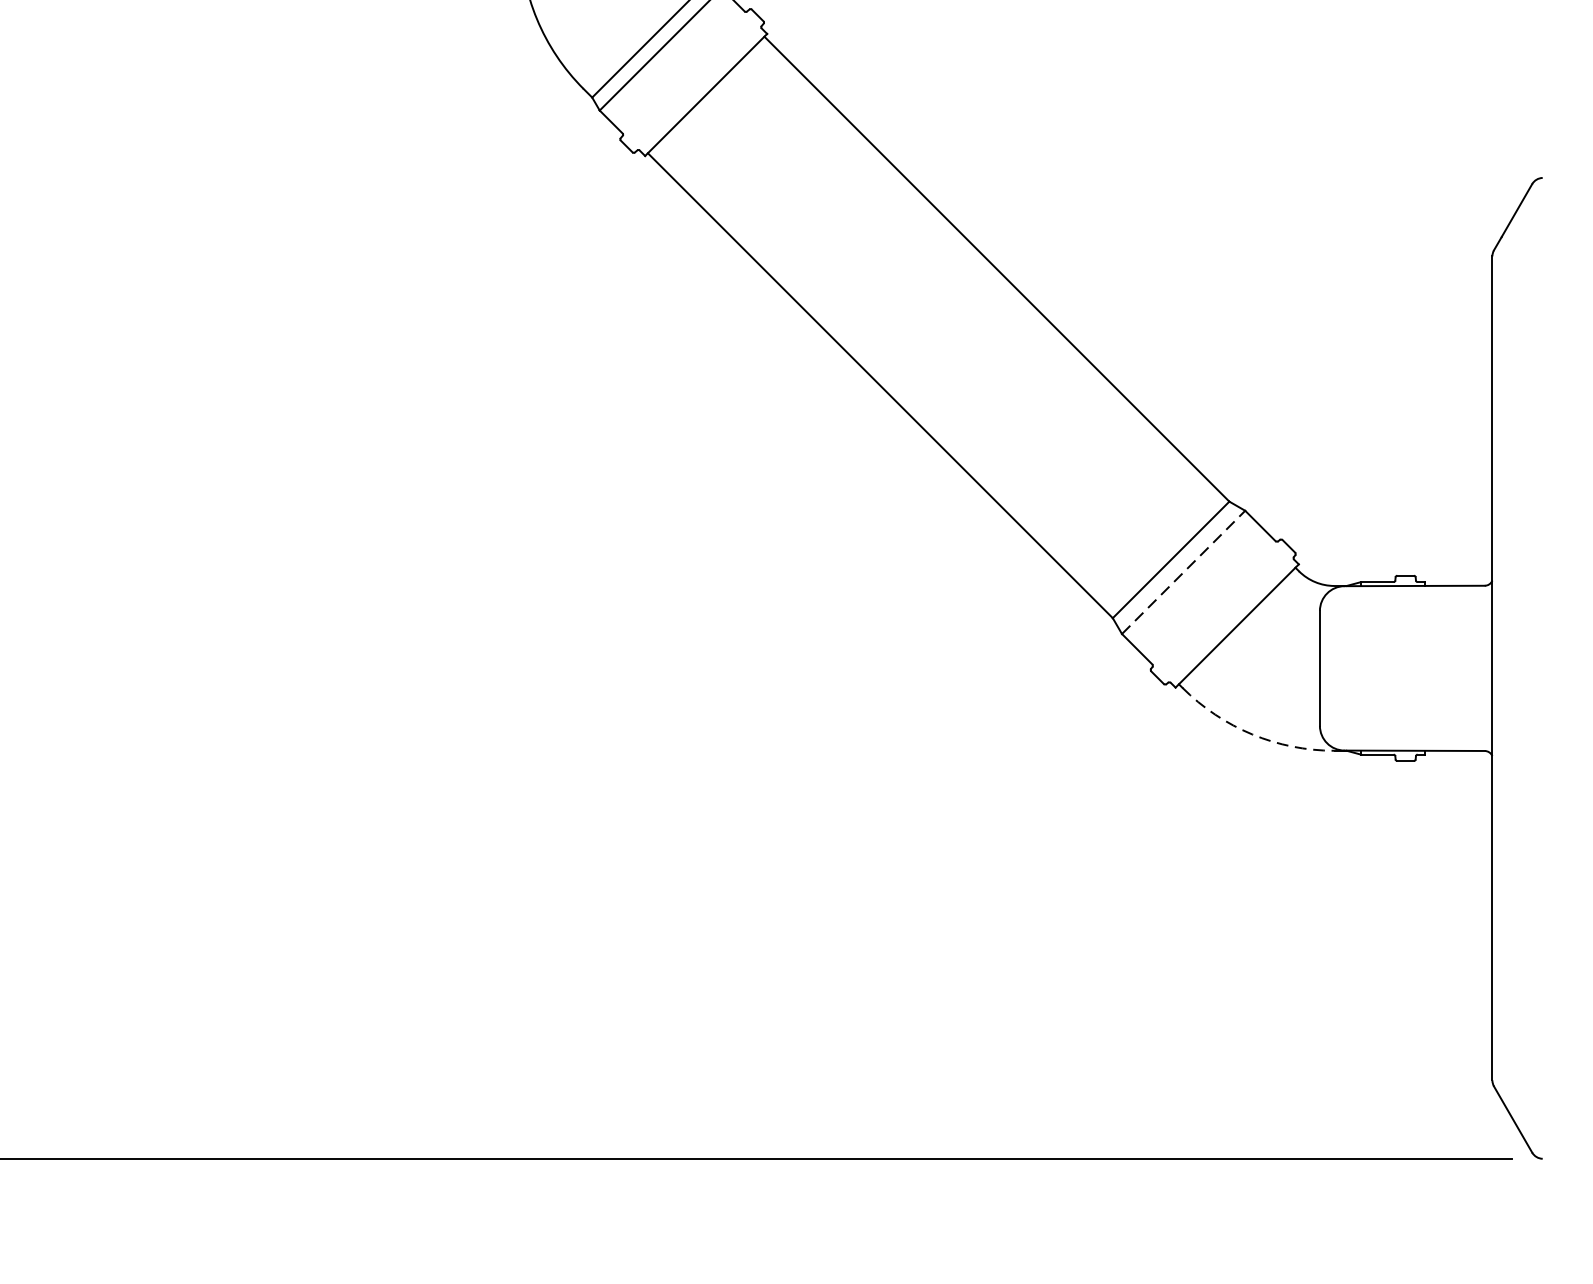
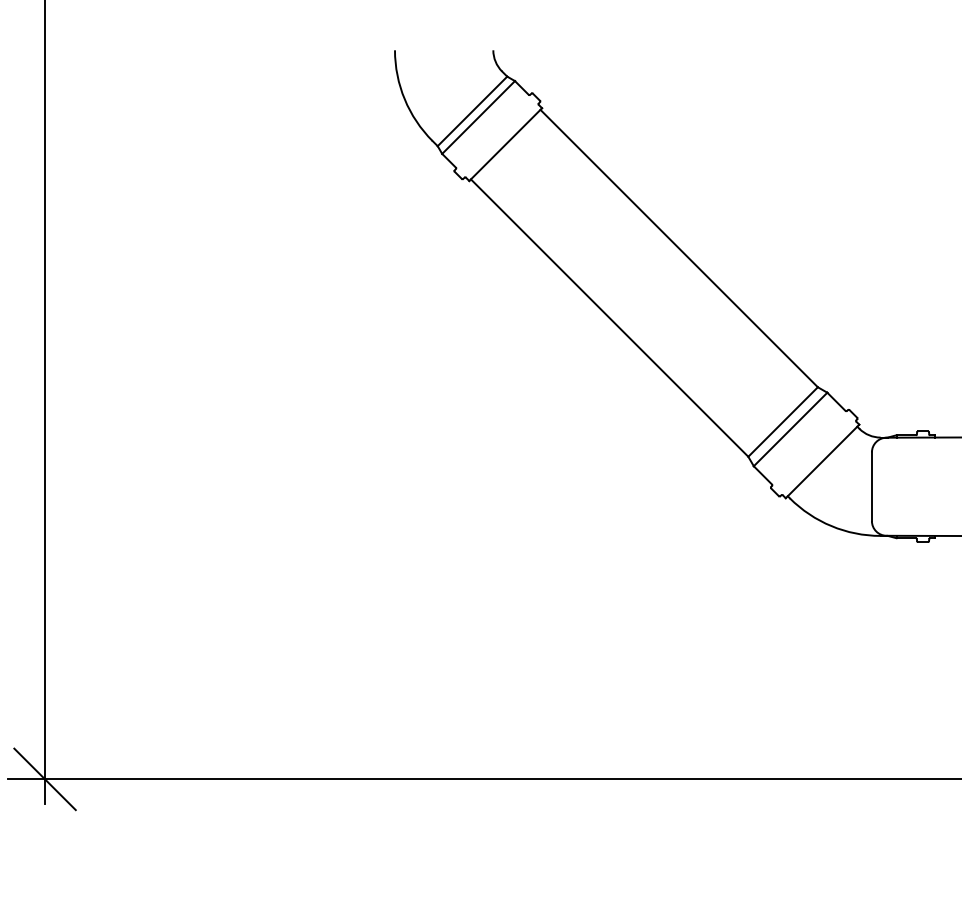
line: (1183, 572) -> (790, 429), dashed -> solid
arc: (1252, 735) -> (831, 526), dashed -> solid

